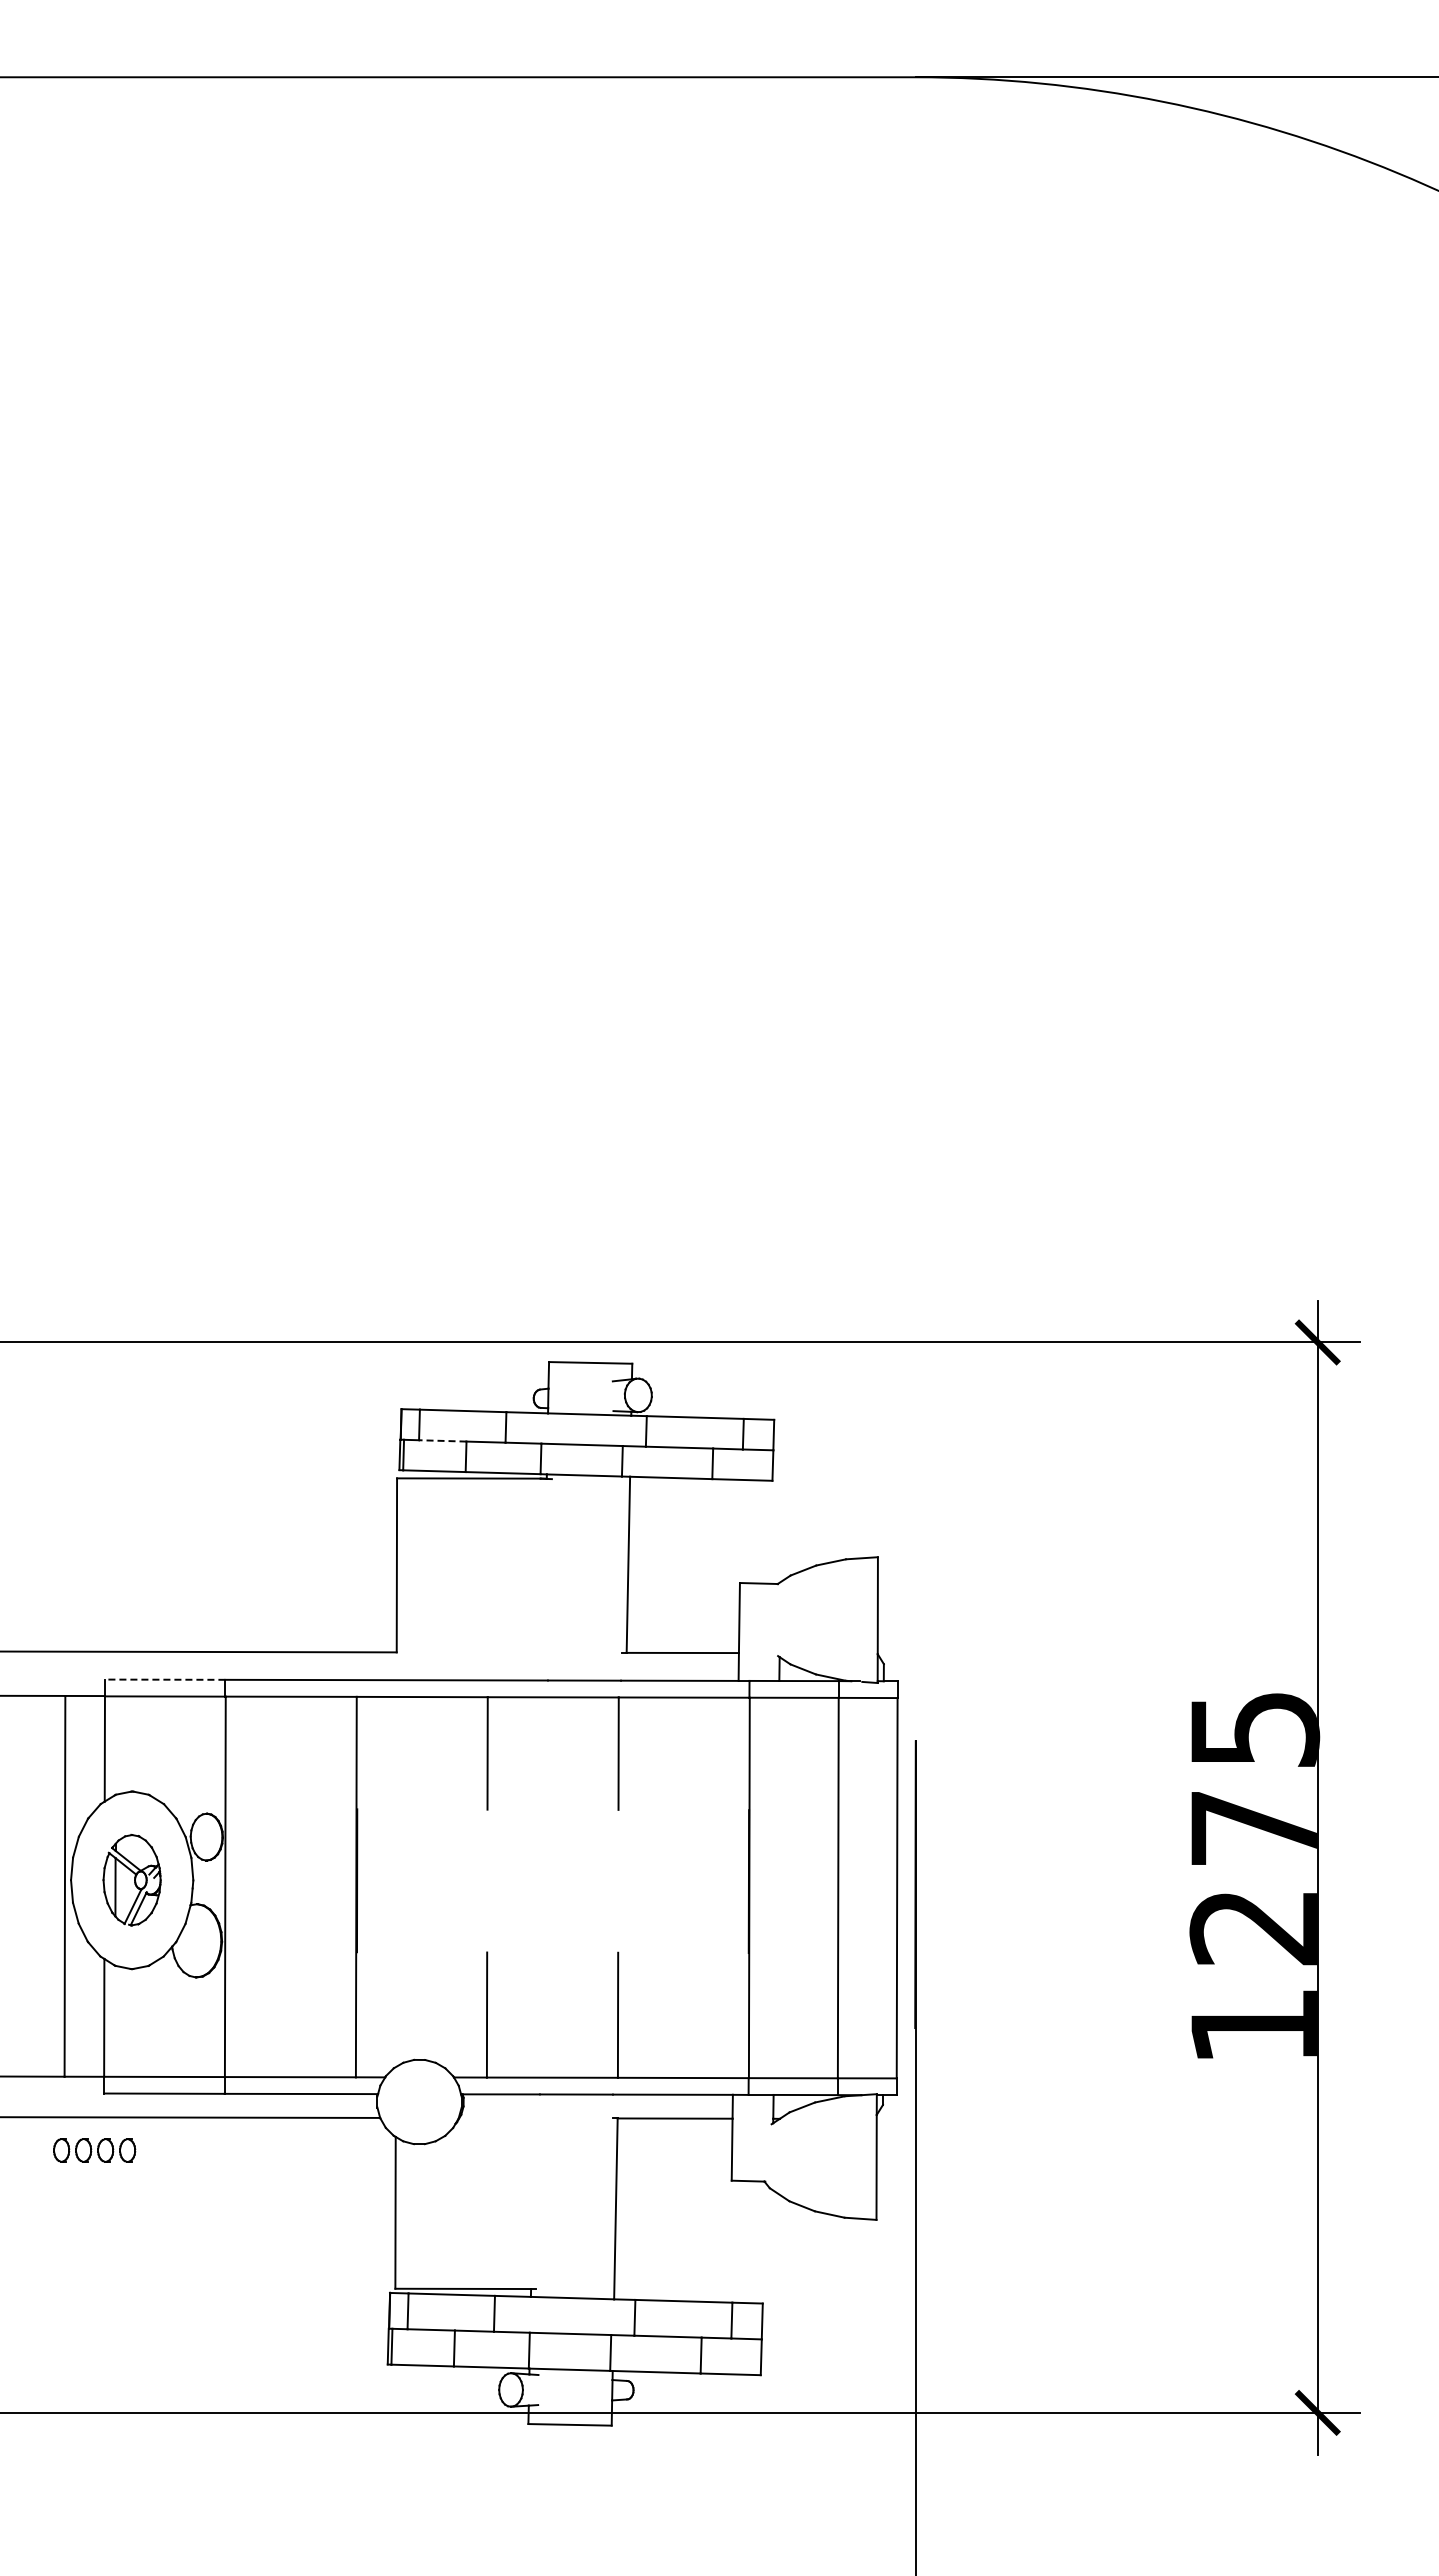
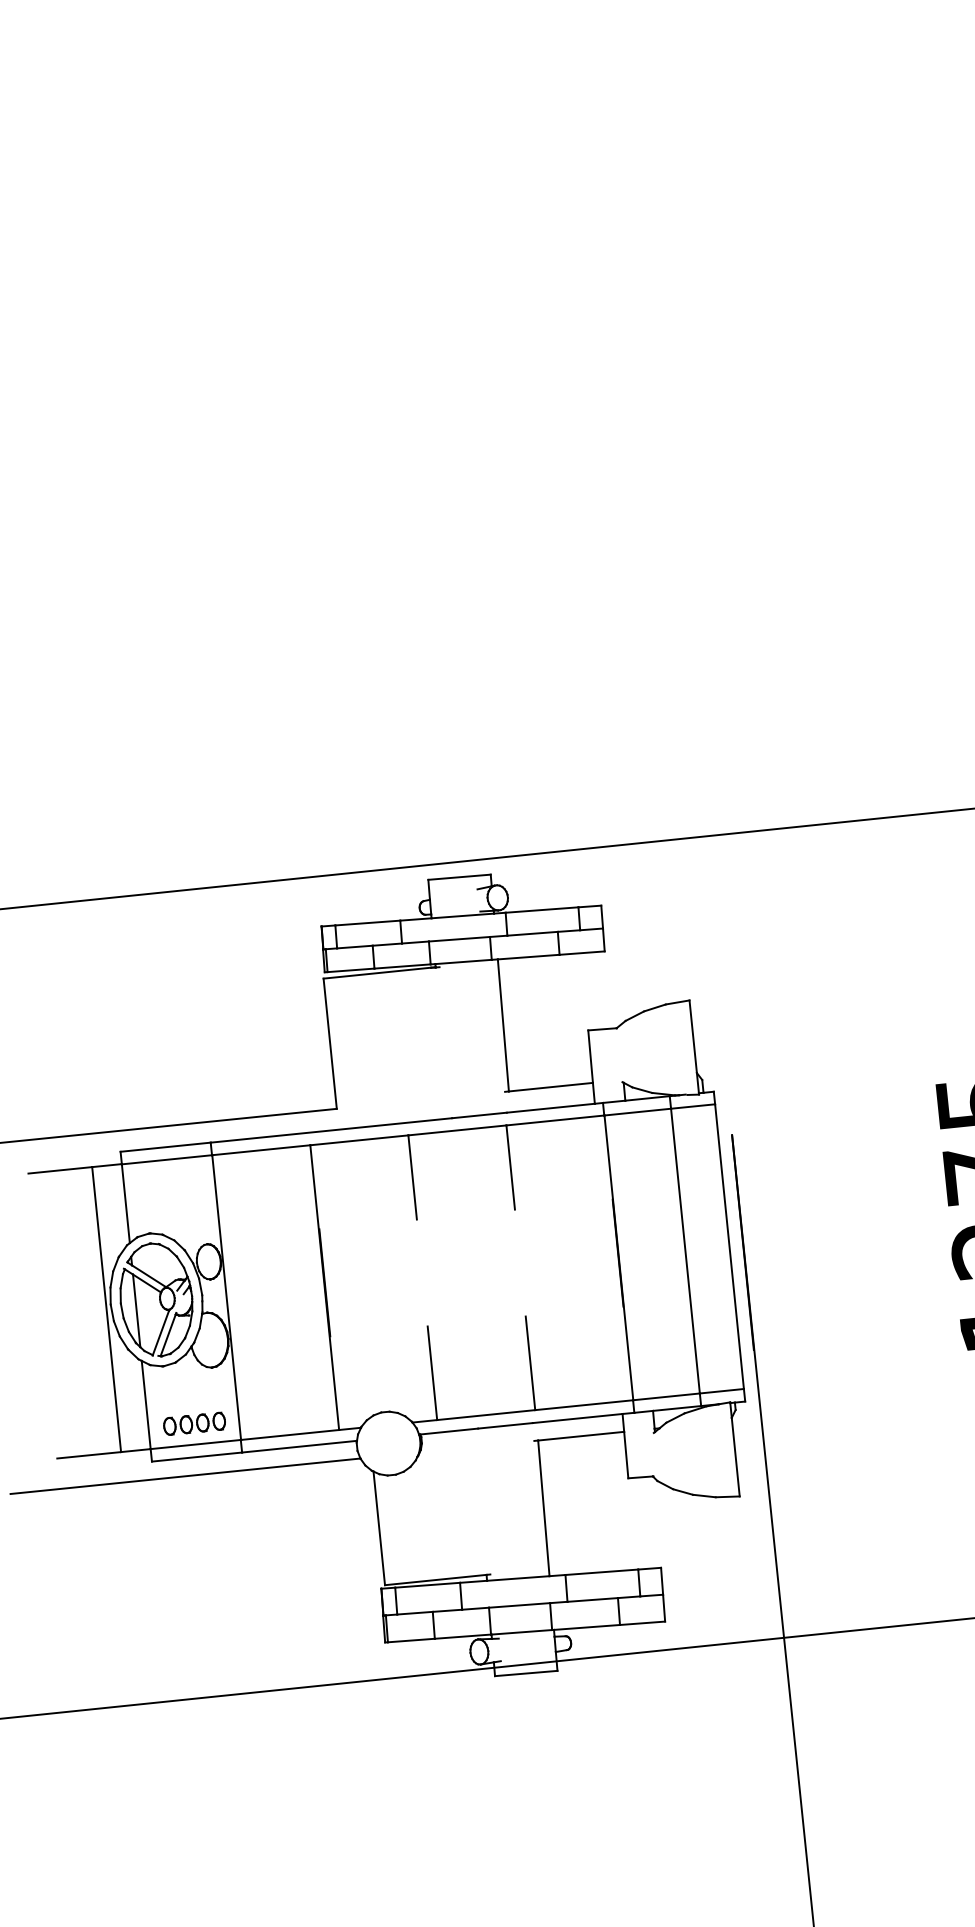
line: (442, 1440) -> (354, 946), dashed -> solid
line: (164, 1679) -> (165, 1147), dashed -> solid
part: (131, 1879) -> (155, 1299), size x1.67
part: (94, 2150) -> (194, 1423), moved

